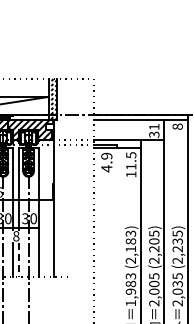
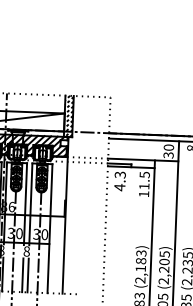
text: (154, 126) -> (169, 147), 31 -> 30
text: (106, 155) -> (120, 174), 4.9 -> 4.3
line: (18, 260) -> (28, 275), dashed -> solid

